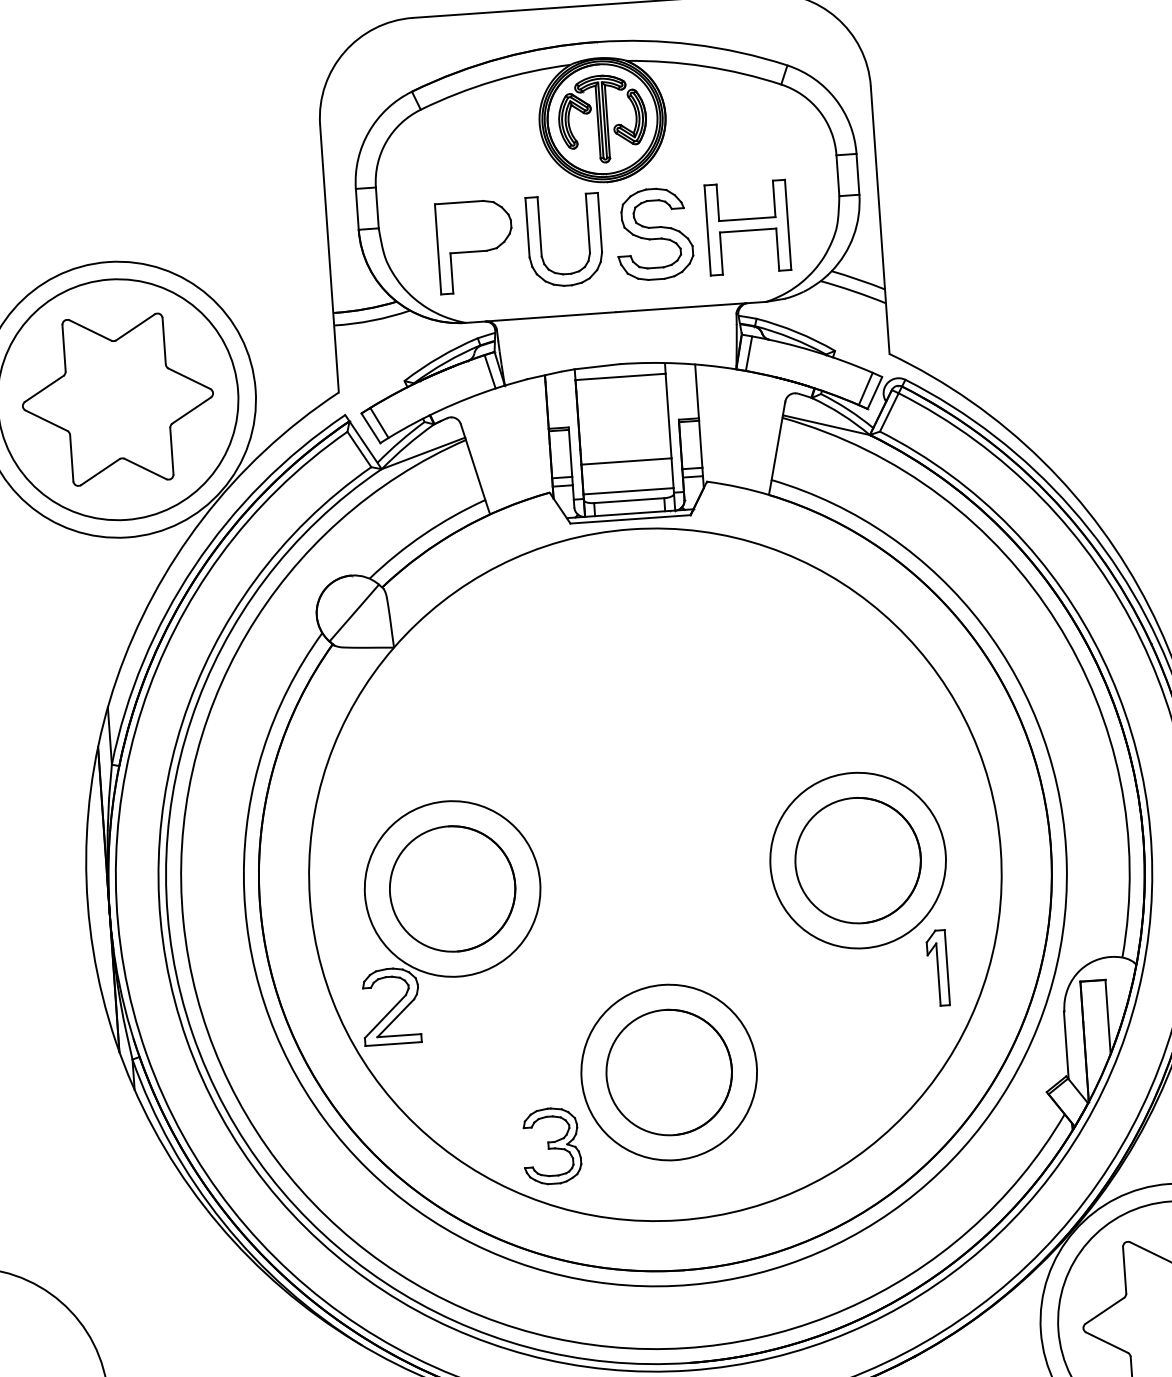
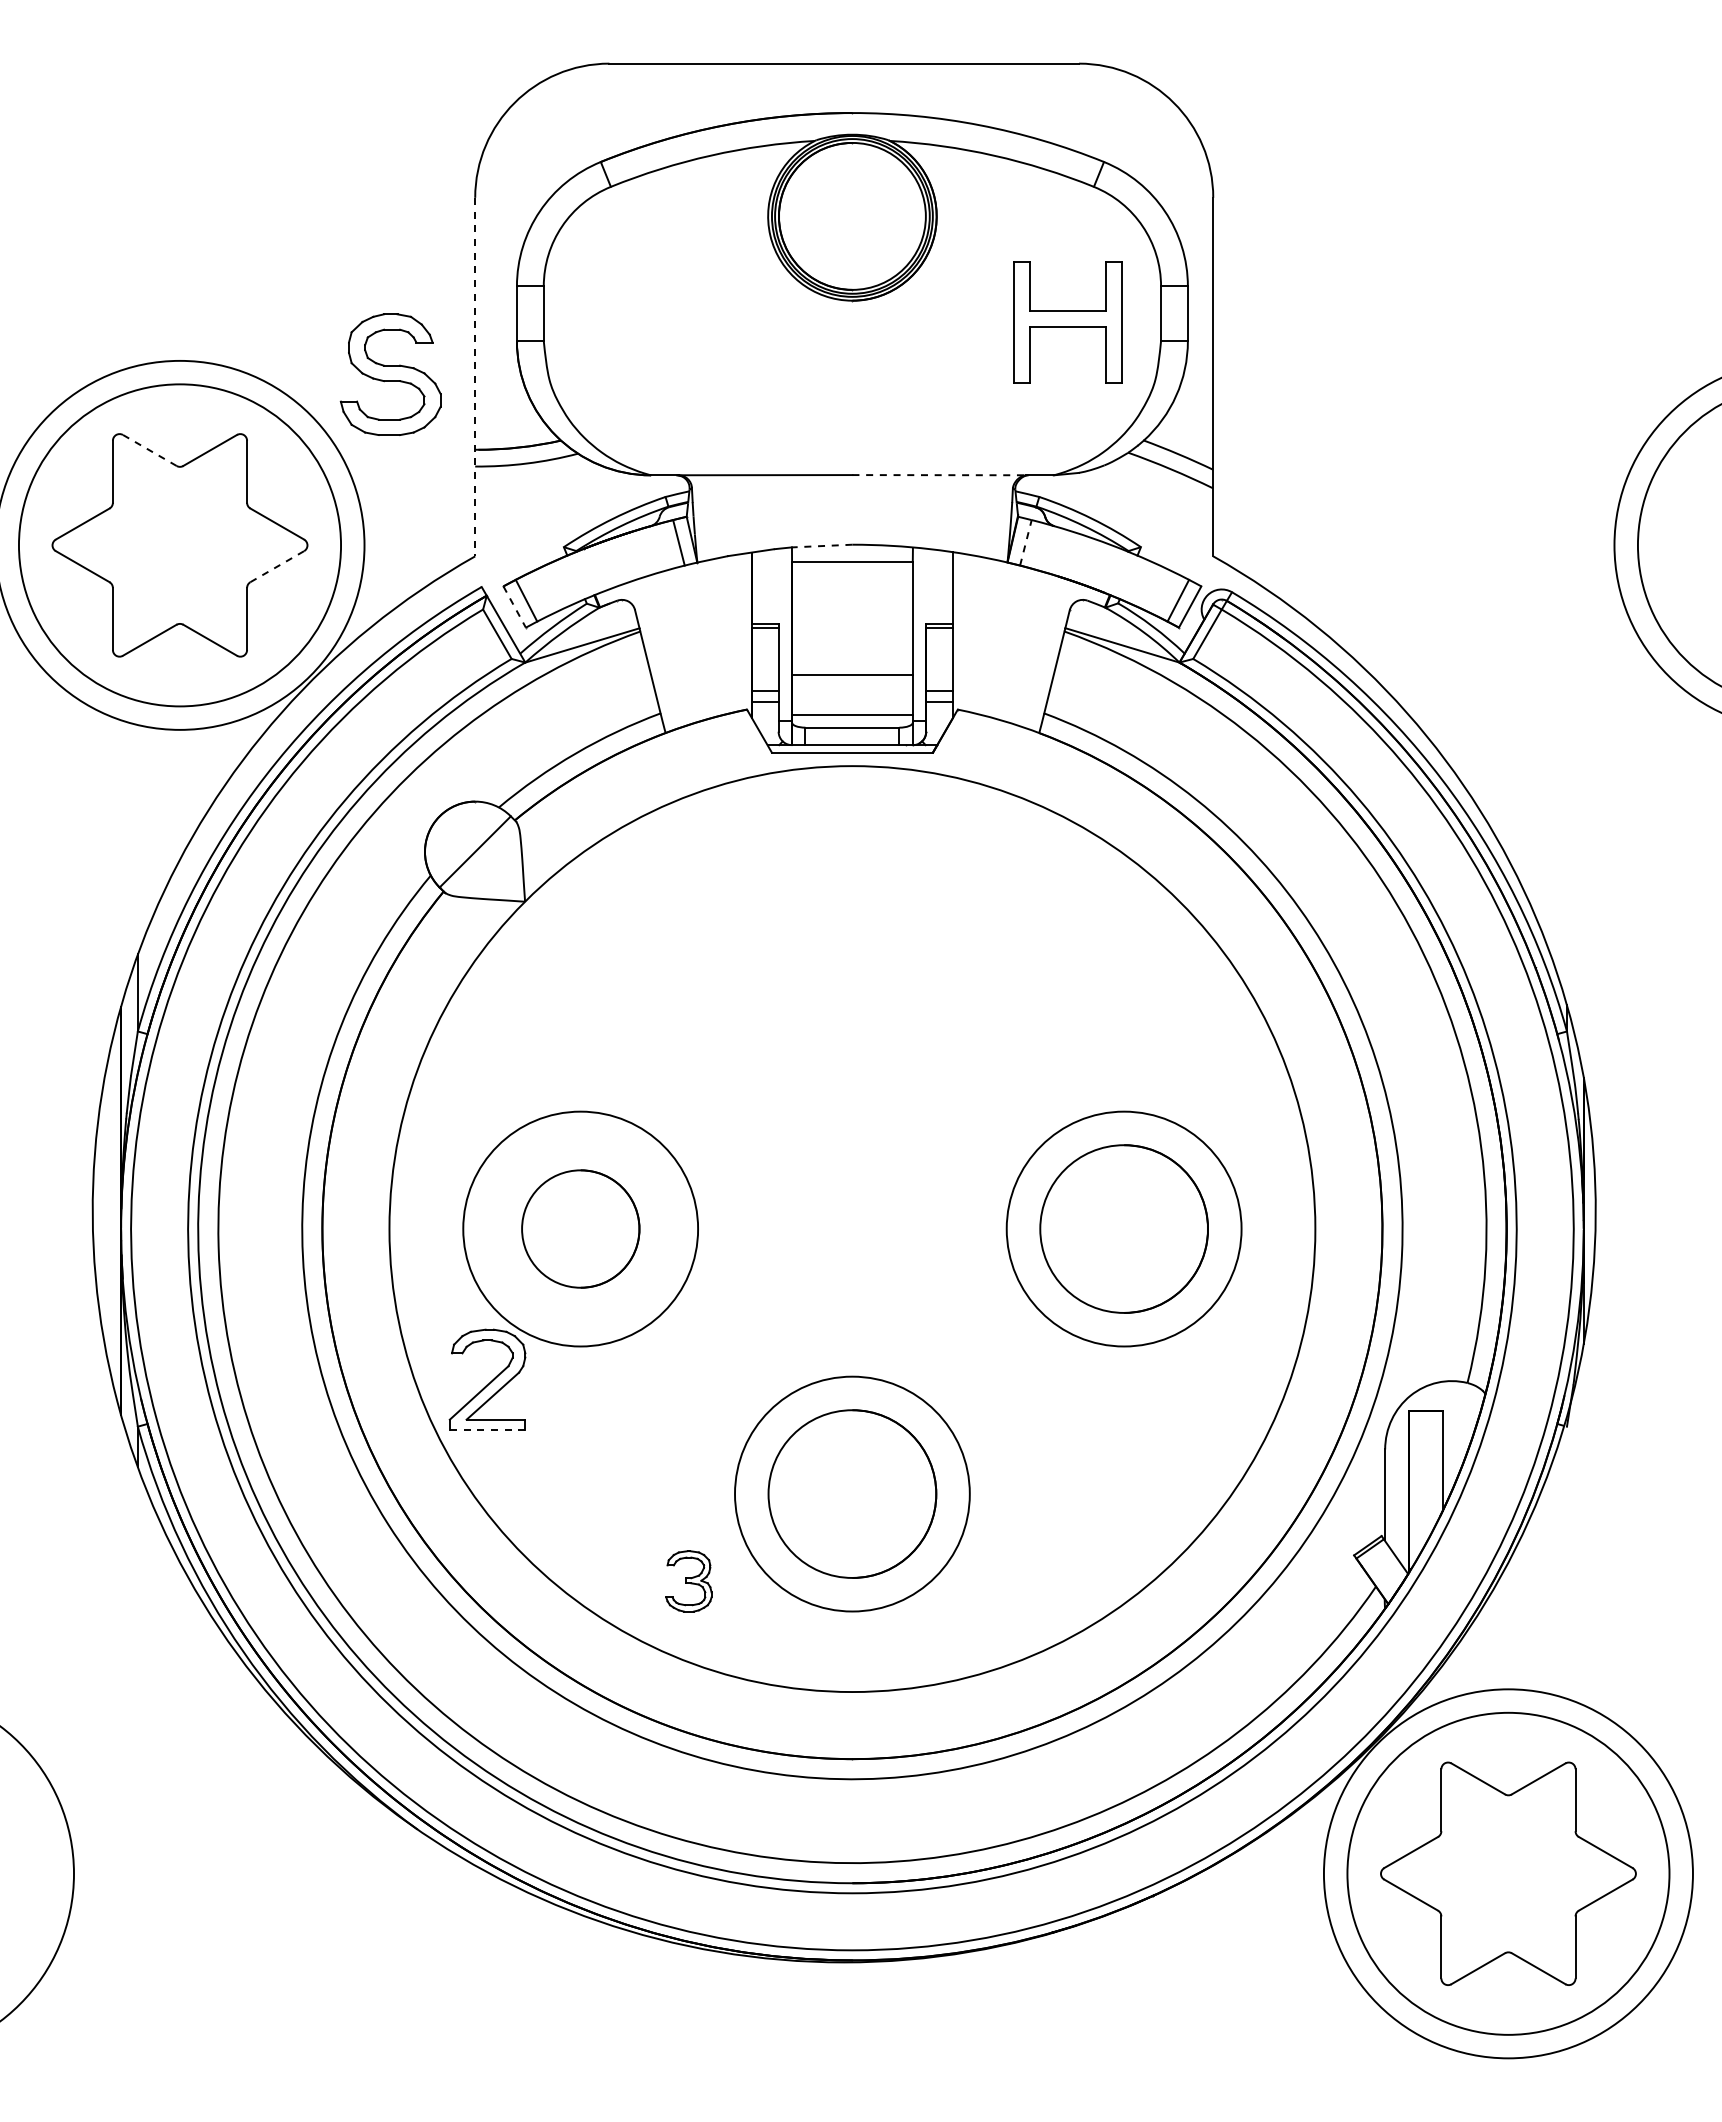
part: (602, 119) -> (852, 216), removed
part: (747, 227) -> (1067, 322), moved
part: (654, 234) -> (390, 374), moved
part: (541, 242) -> (759, 374), removed
part: (475, 246) -> (670, 374), removed
line: (329, 259) -> (475, 377), solid -> dashed
line: (681, 307) -> (939, 475), solid -> dashed
line: (90, 330) -> (149, 450), solid -> dashed
line: (749, 353) -> (1026, 542), solid -> dashed
line: (596, 367) -> (821, 546), solid -> dashed
line: (191, 410) -> (277, 566), solid -> dashed
line: (370, 428) -> (514, 607), solid -> dashed
circle: (452, 888) -> (580, 1228), size x0.7
part: (937, 967) -> (1220, 1379), removed
line: (393, 1044) -> (487, 1430), solid -> dashed
part: (551, 1146) -> (688, 1581), size x0.6

